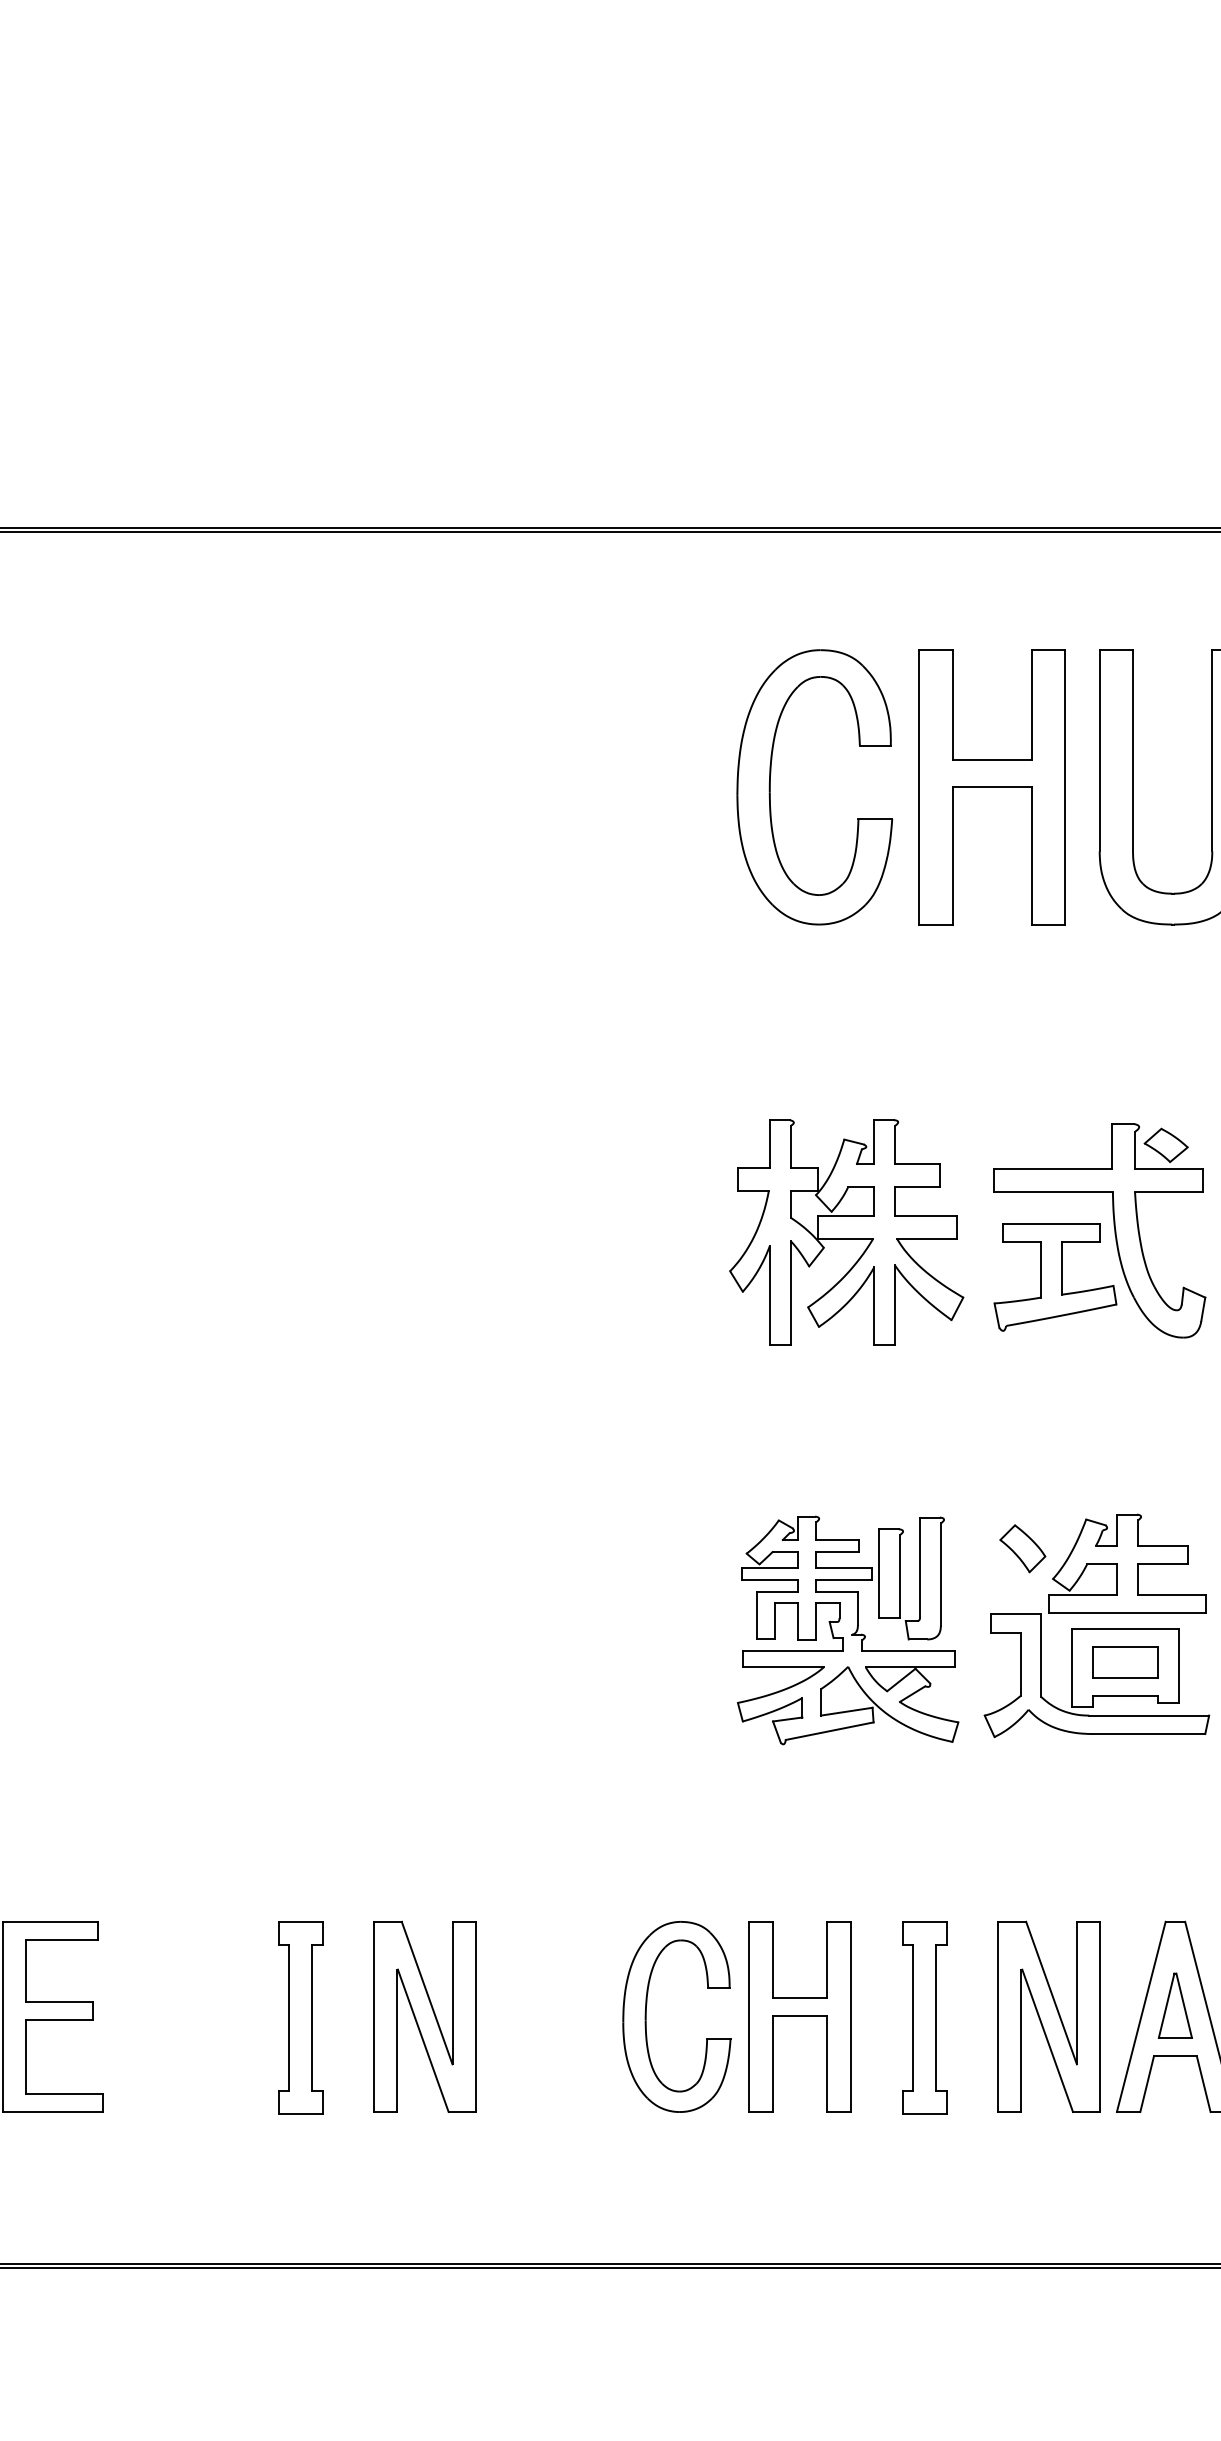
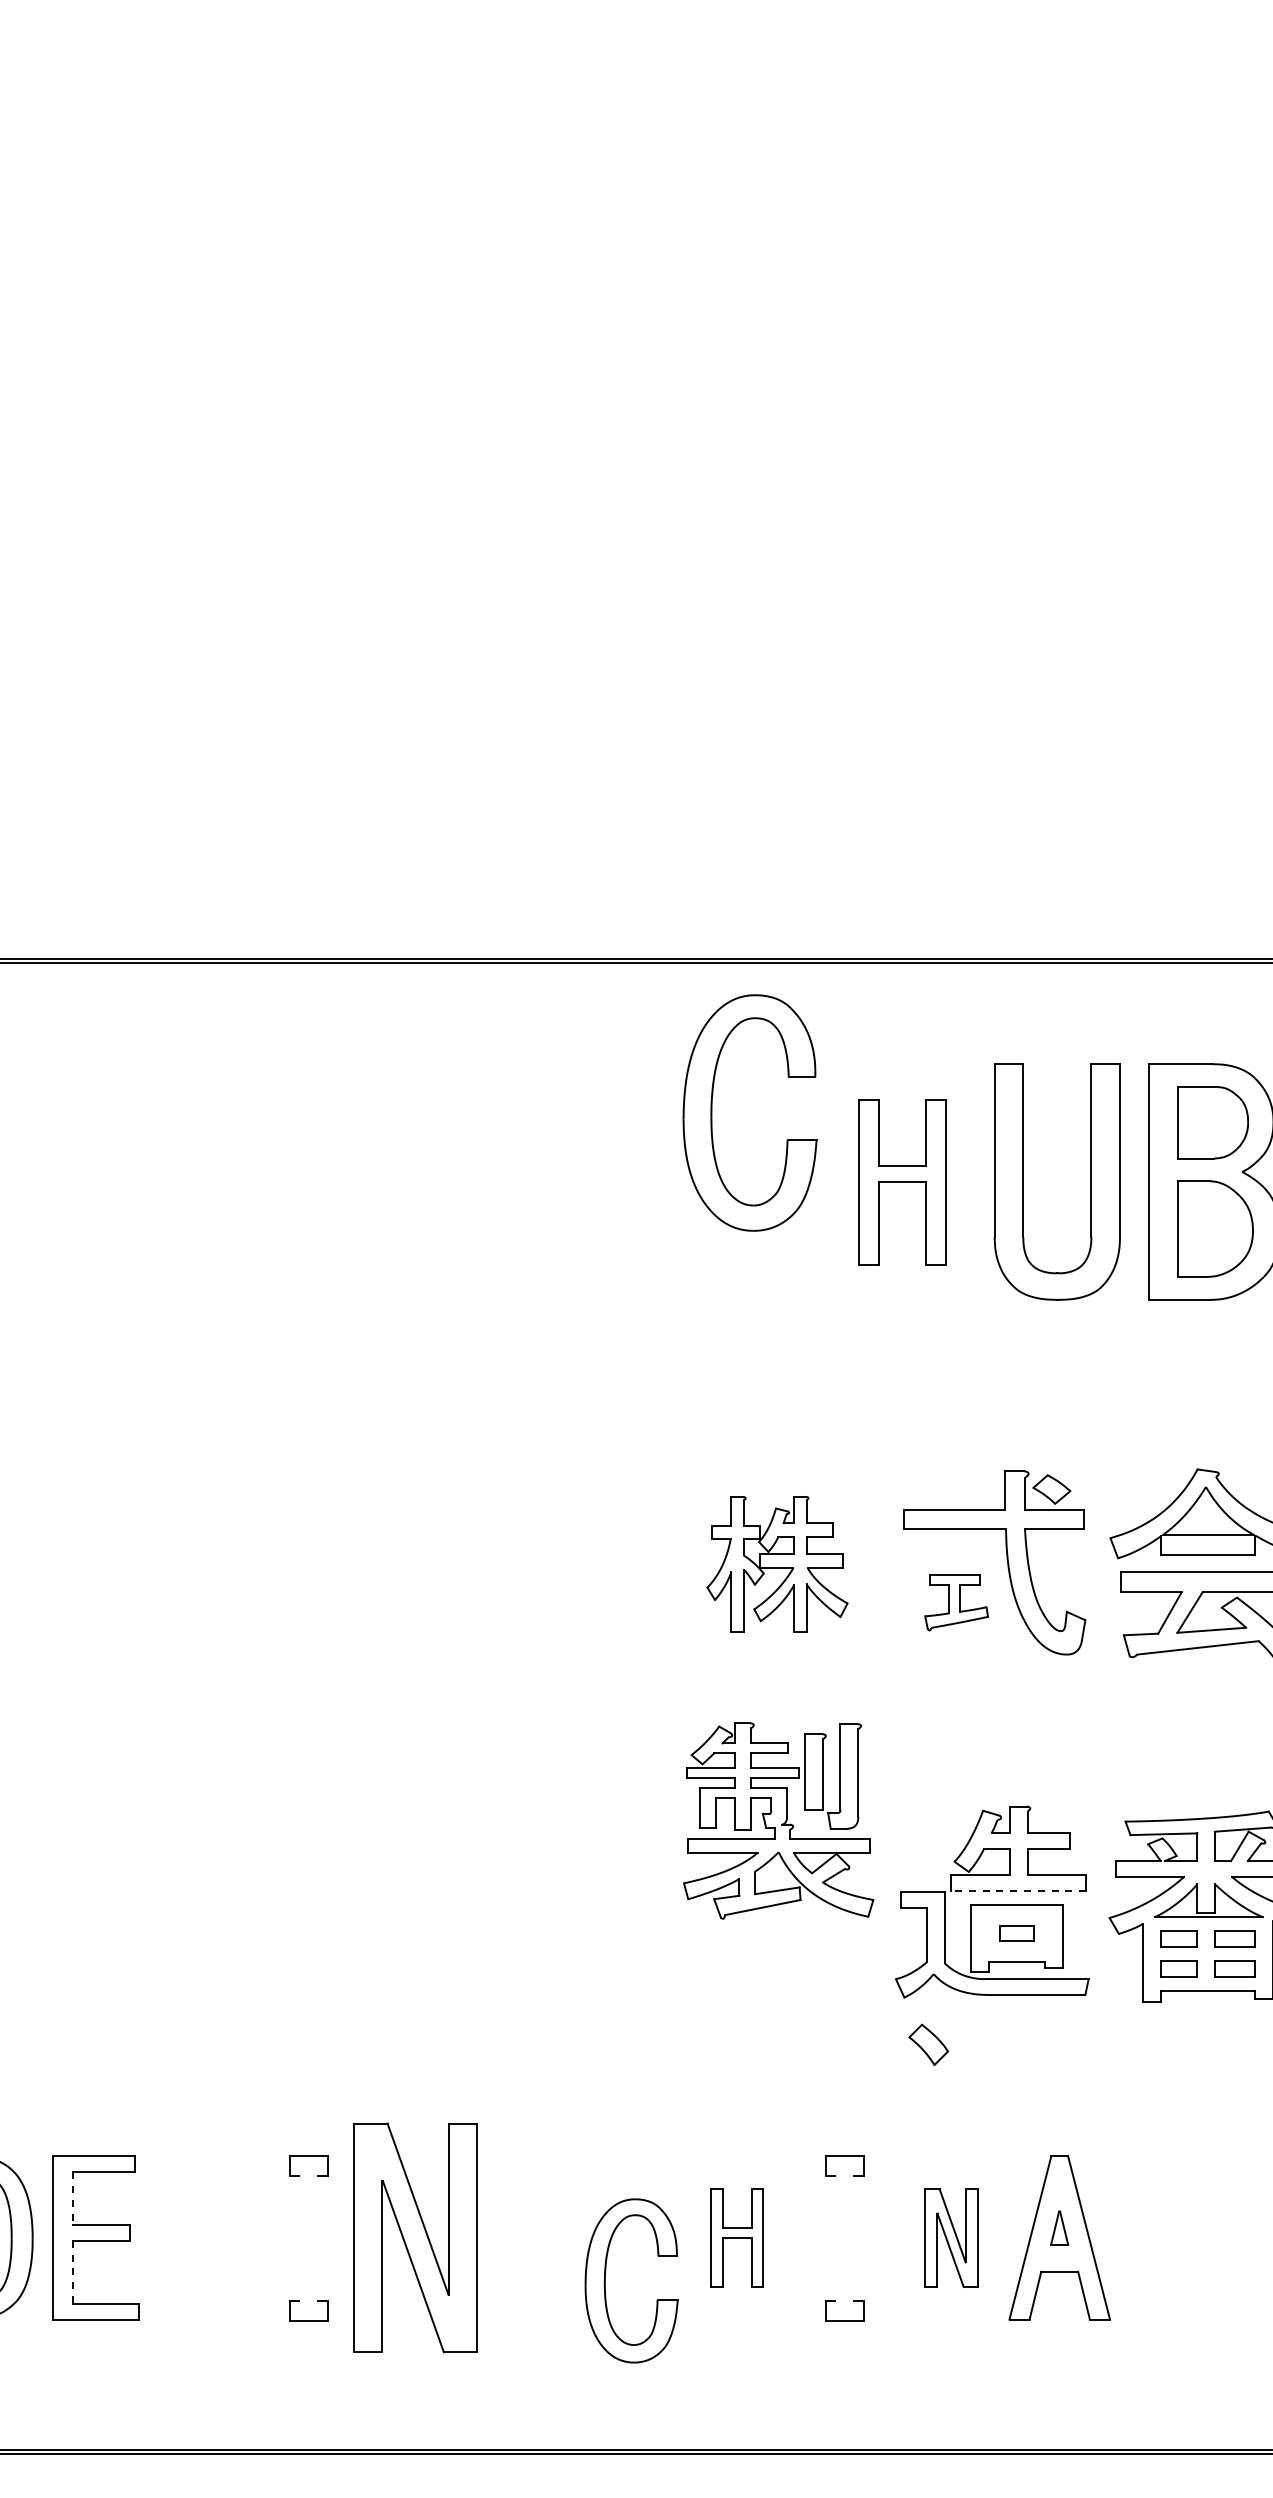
part: (771, 786) -> (712, 1112), moved
part: (992, 786) -> (902, 1181), size x0.7
part: (846, 1232) -> (777, 1564), size x0.7
part: (1055, 1276) -> (956, 1602), size x0.6
part: (1022, 1548) -> (928, 2044), moved
line: (1127, 1613) -> (1018, 1891), solid -> dashed
part: (847, 1629) -> (778, 1820), moved
part: (1125, 1662) -> (1016, 1933), size x0.6
line: (25, 1972) -> (72, 2199), solid -> dashed
part: (1175, 2004) -> (1059, 2227), size x0.6
part: (424, 2016) -> (414, 2237), size x1.4
part: (646, 2016) -> (605, 2280), moved
part: (800, 2016) -> (737, 2237), size x0.6
part: (1049, 2016) -> (951, 2237), size x0.6
line: (288, 2017) -> (298, 2238), removed
line: (312, 2017) -> (318, 2238), removed
line: (913, 2017) -> (834, 2238), removed
line: (936, 2017) -> (854, 2238), removed
line: (25, 2057) -> (72, 2272), solid -> dashed

